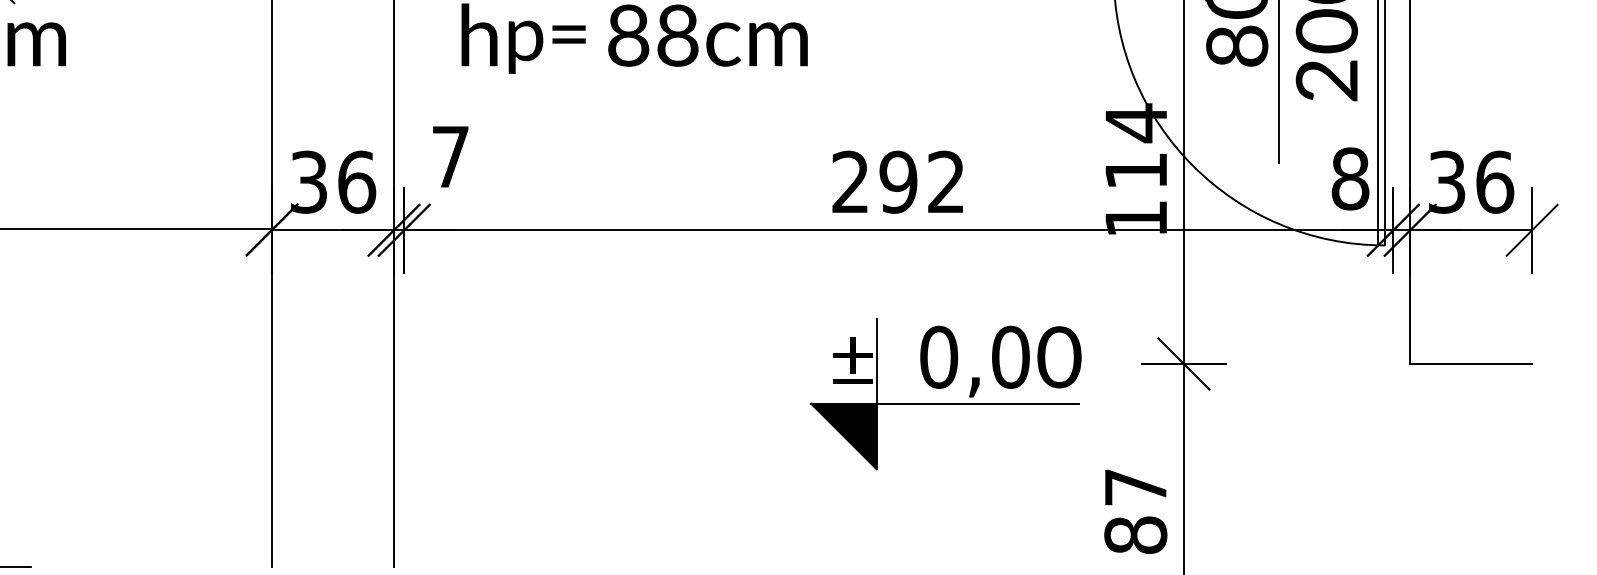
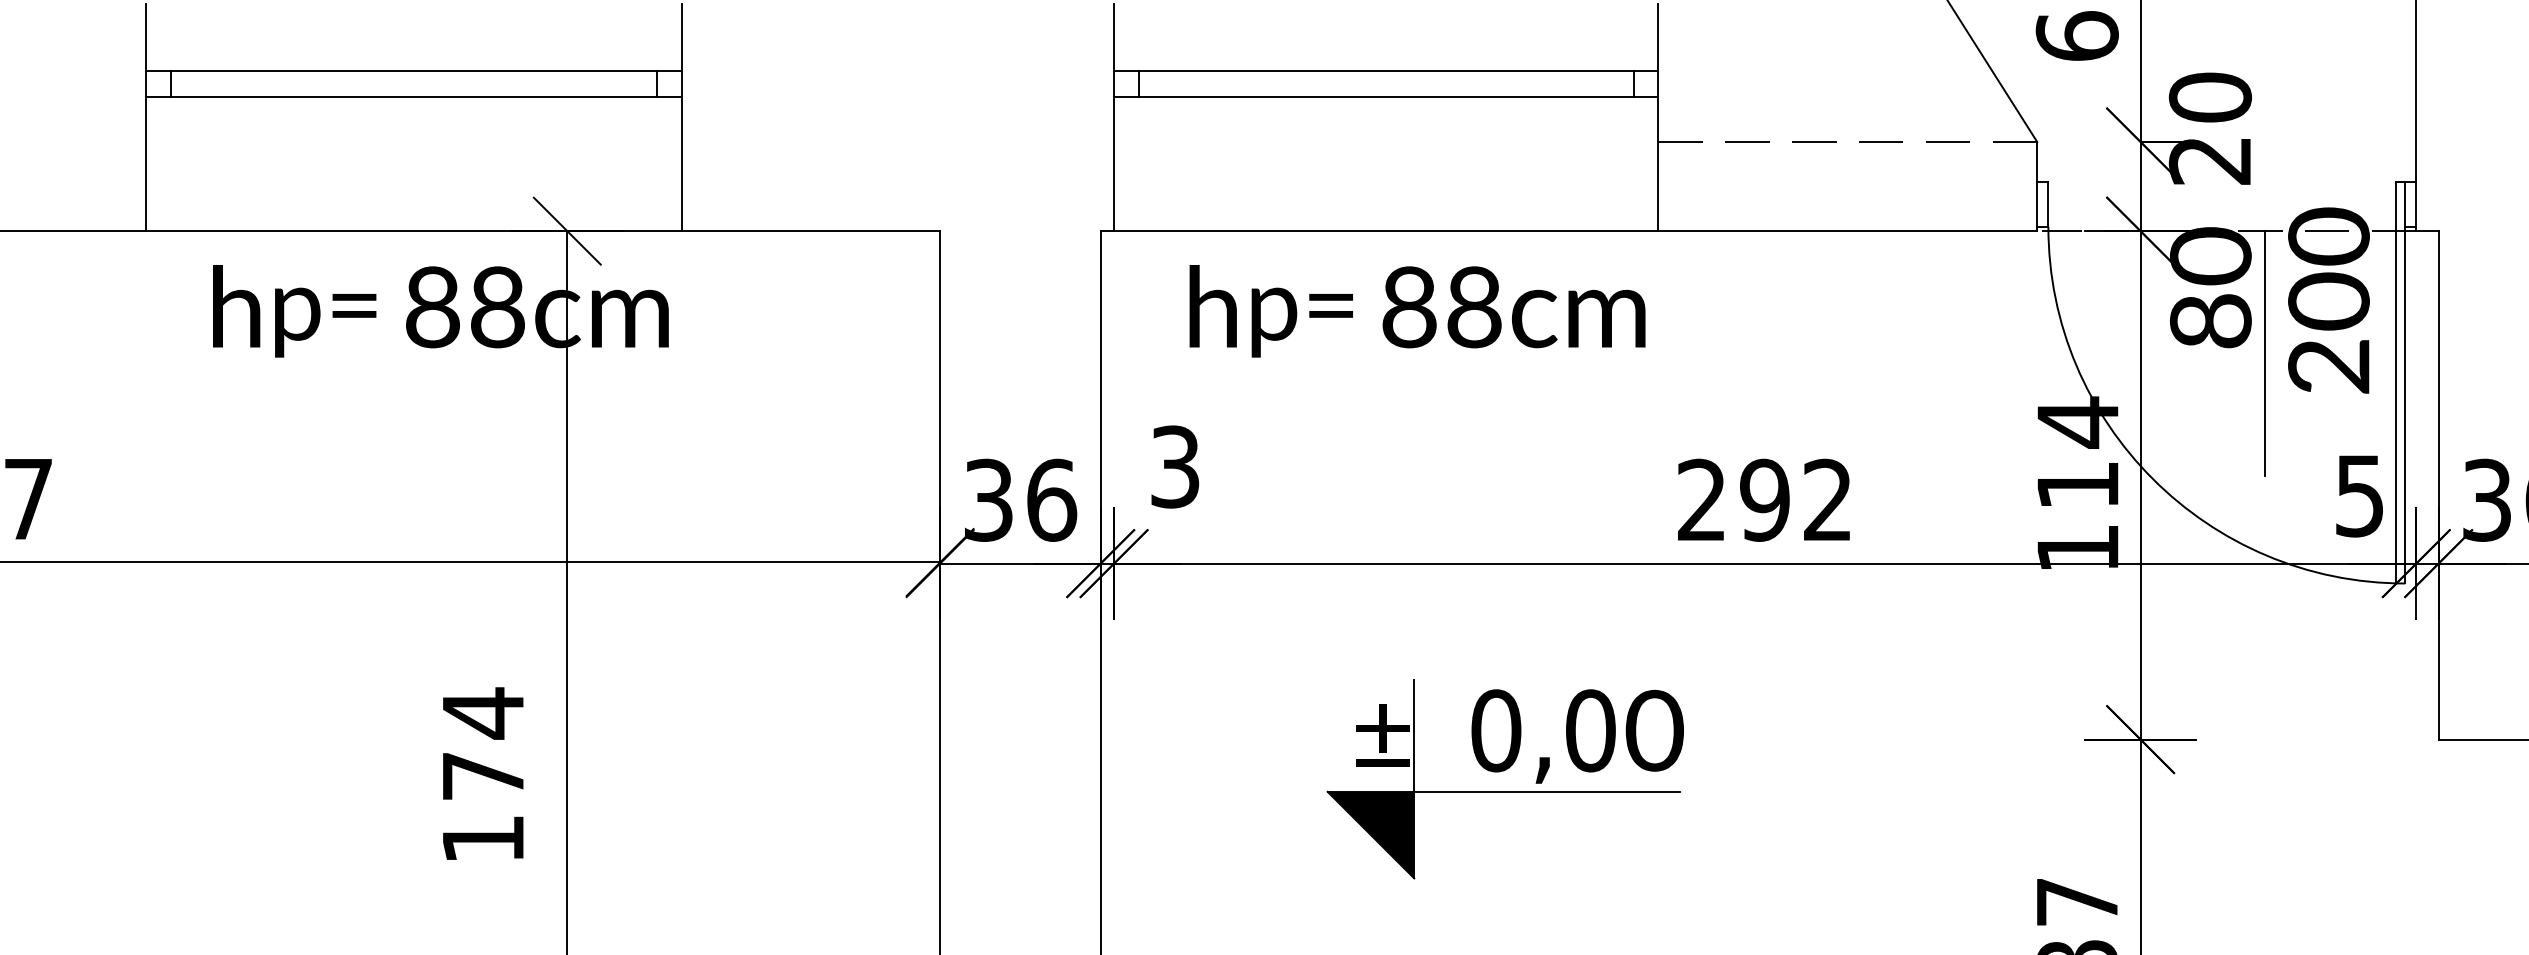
text: (450, 156) -> (1175, 466), 7 -> 3
text: (1350, 178) -> (2359, 495), 8 -> 5
part: (944, 388) -> (1503, 771), moved

